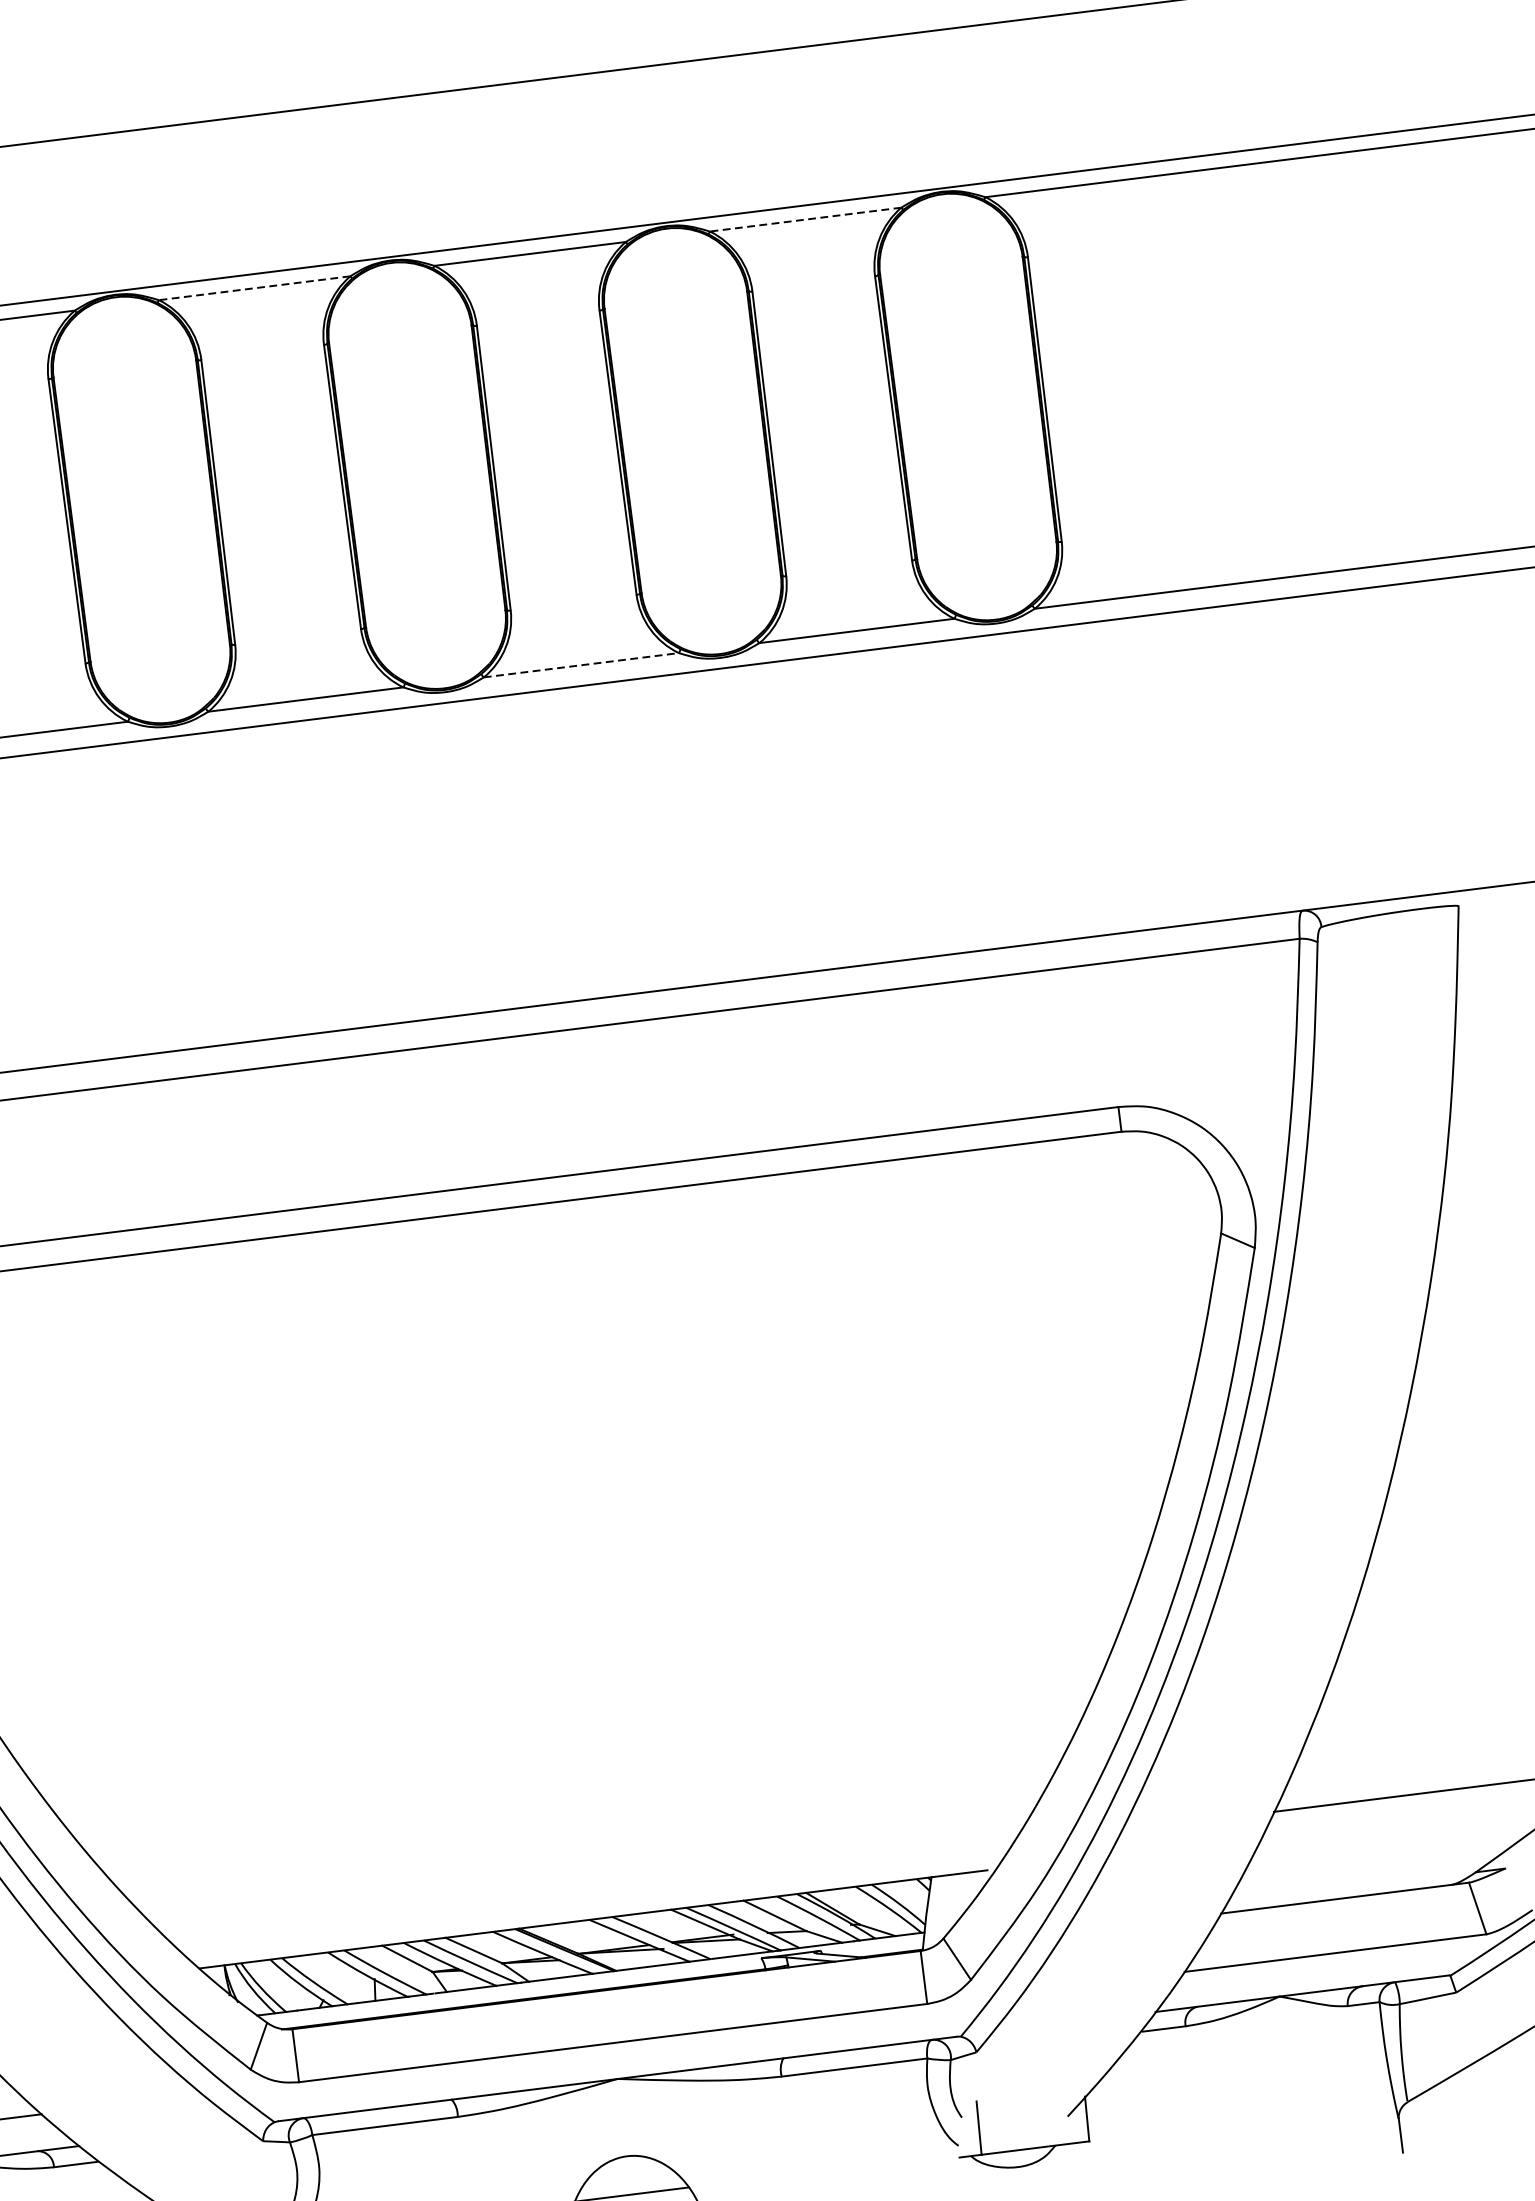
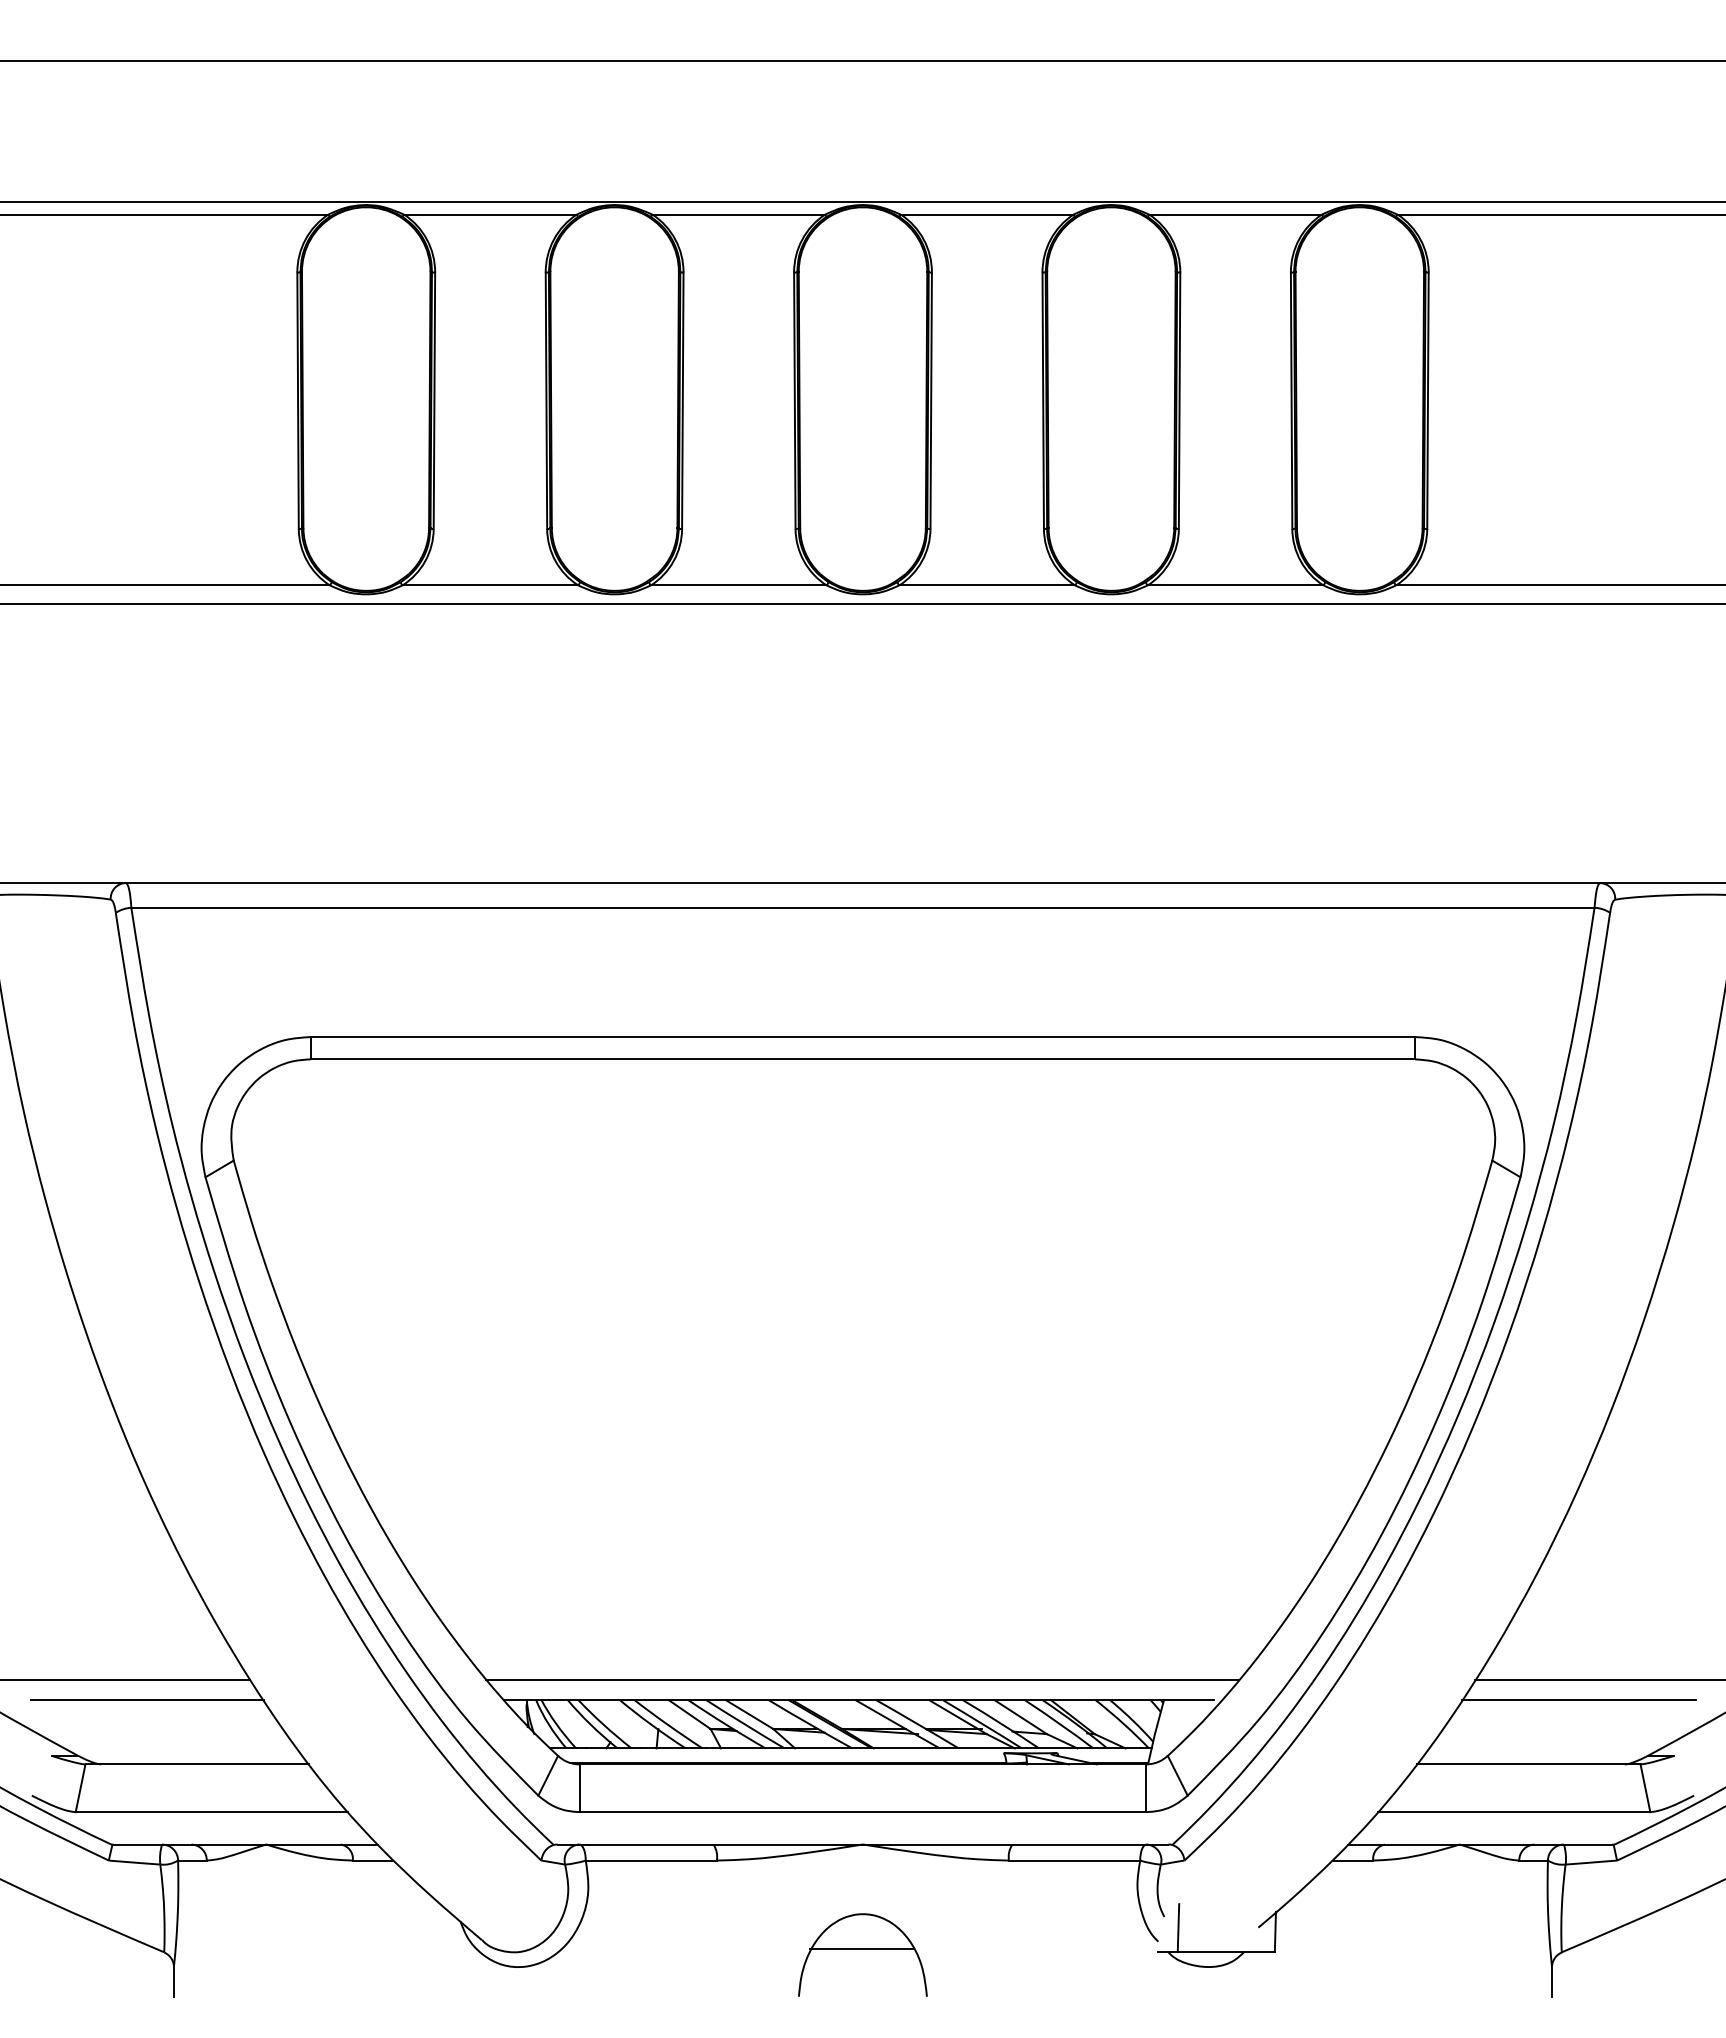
line: (805, 219) -> (1235, 214), dashed -> solid
line: (254, 288) -> (738, 214), dashed -> solid
line: (581, 665) -> (987, 585), dashed -> solid
line: (1391, 1820) -> (1578, 1700), added
line: (594, 1896) -> (862, 1679), added

